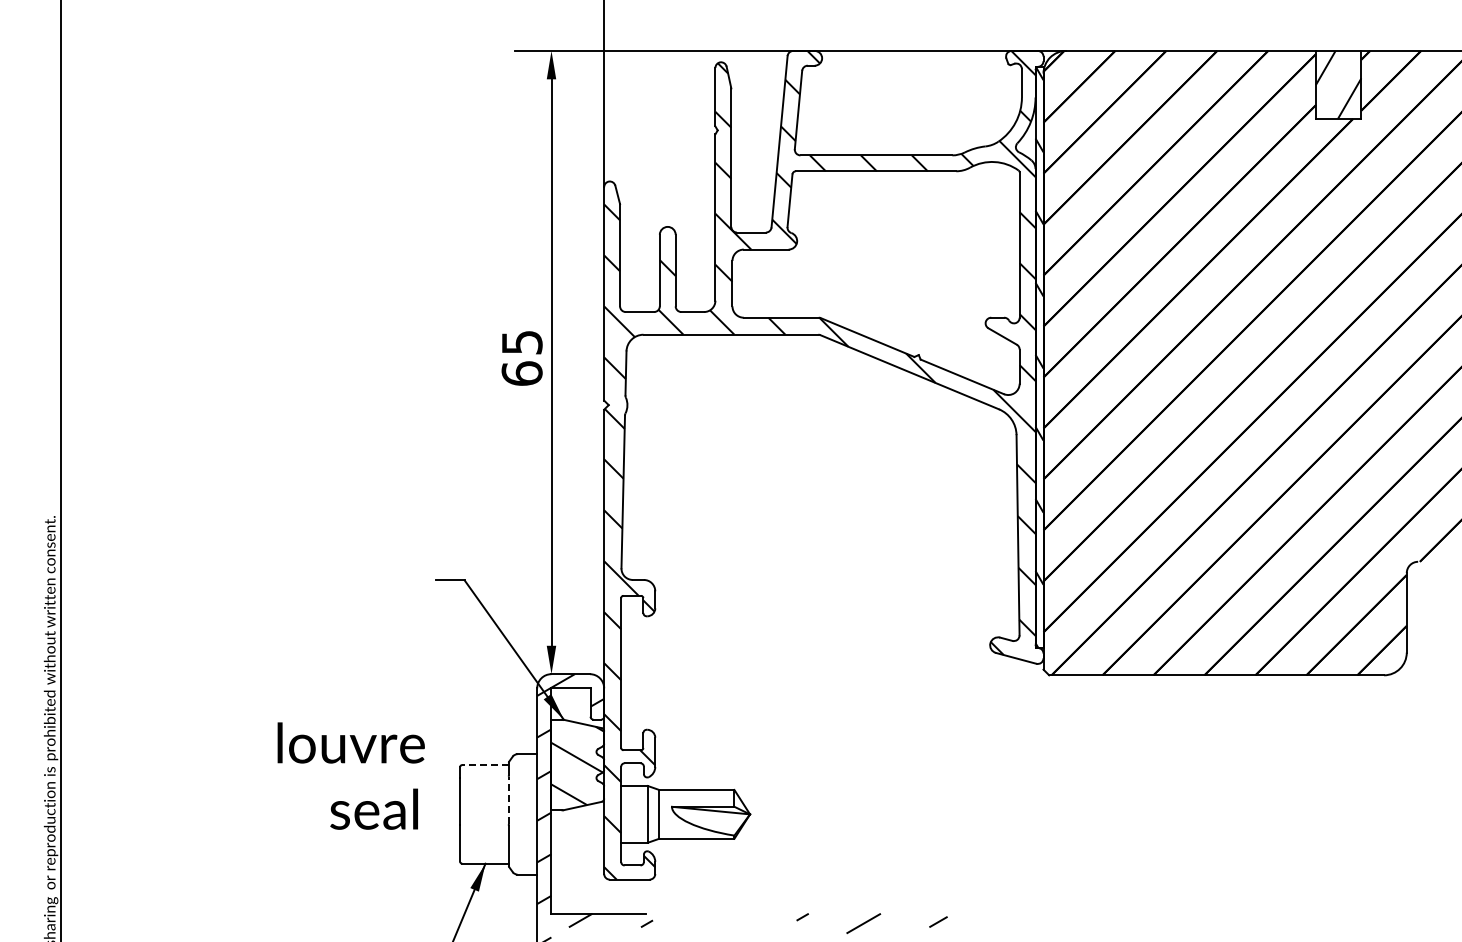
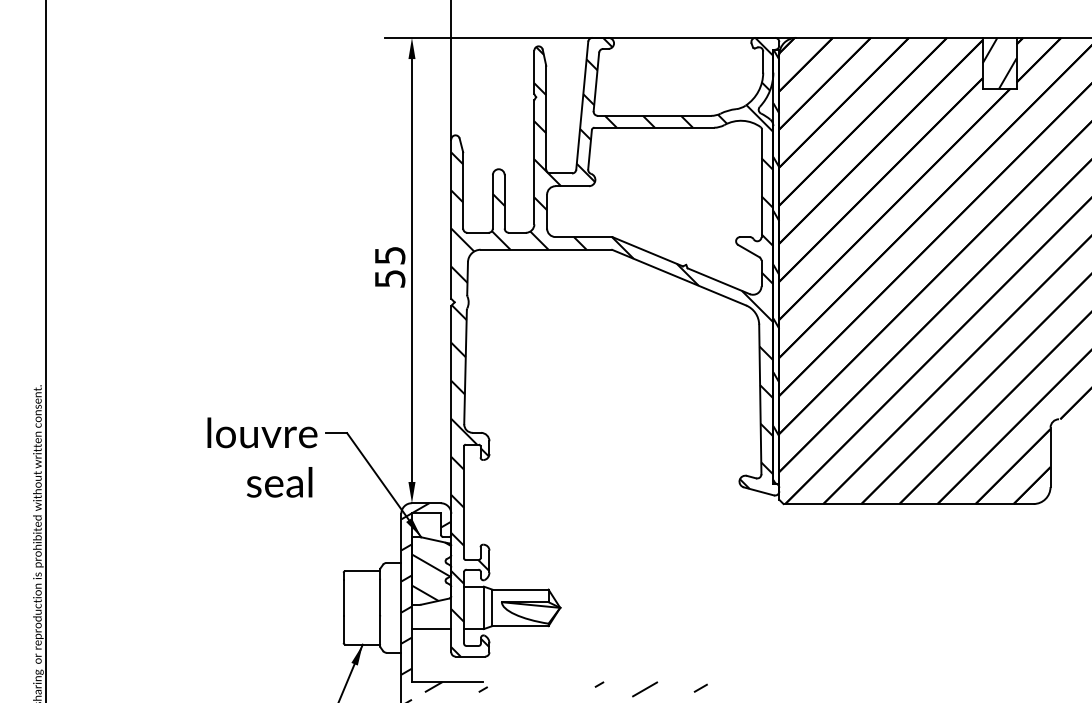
text: (521, 373) -> (389, 278), 65 -> 55
line: (485, 765) -> (362, 571), dashed -> solid
text: (350, 775) -> (261, 457), moved
line: (508, 800) -> (379, 597), dashed -> solid
line: (577, 842) -> (431, 628), added

